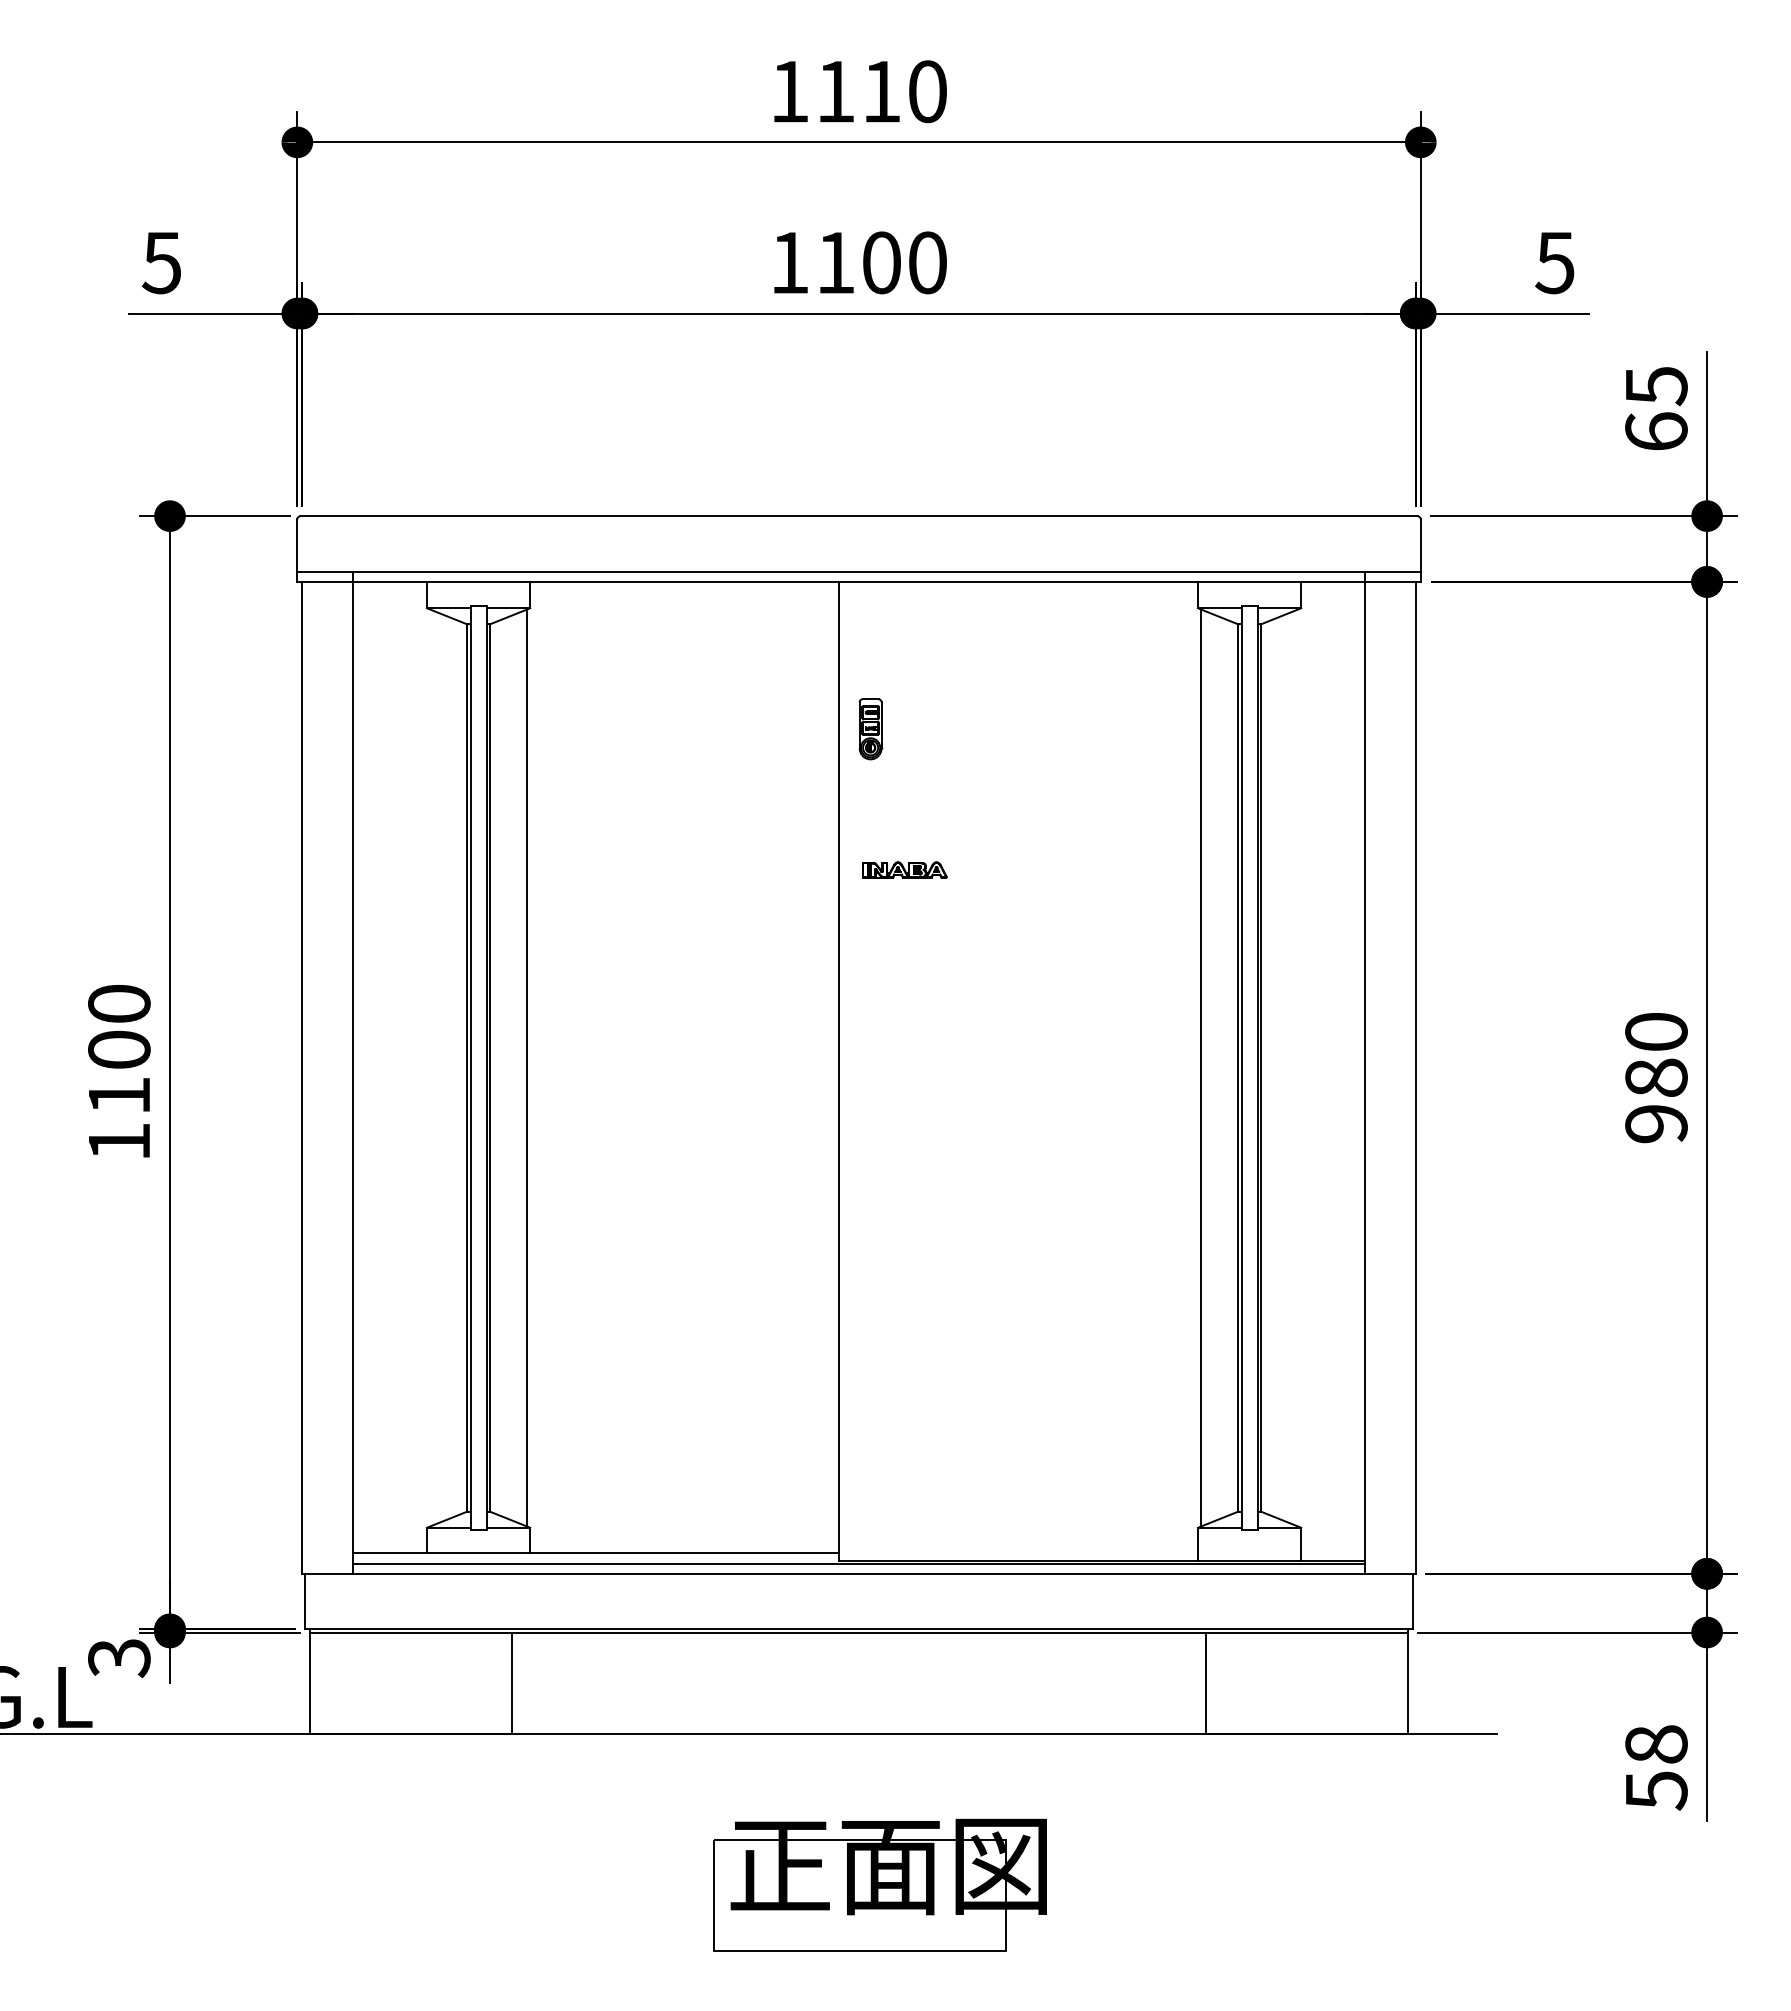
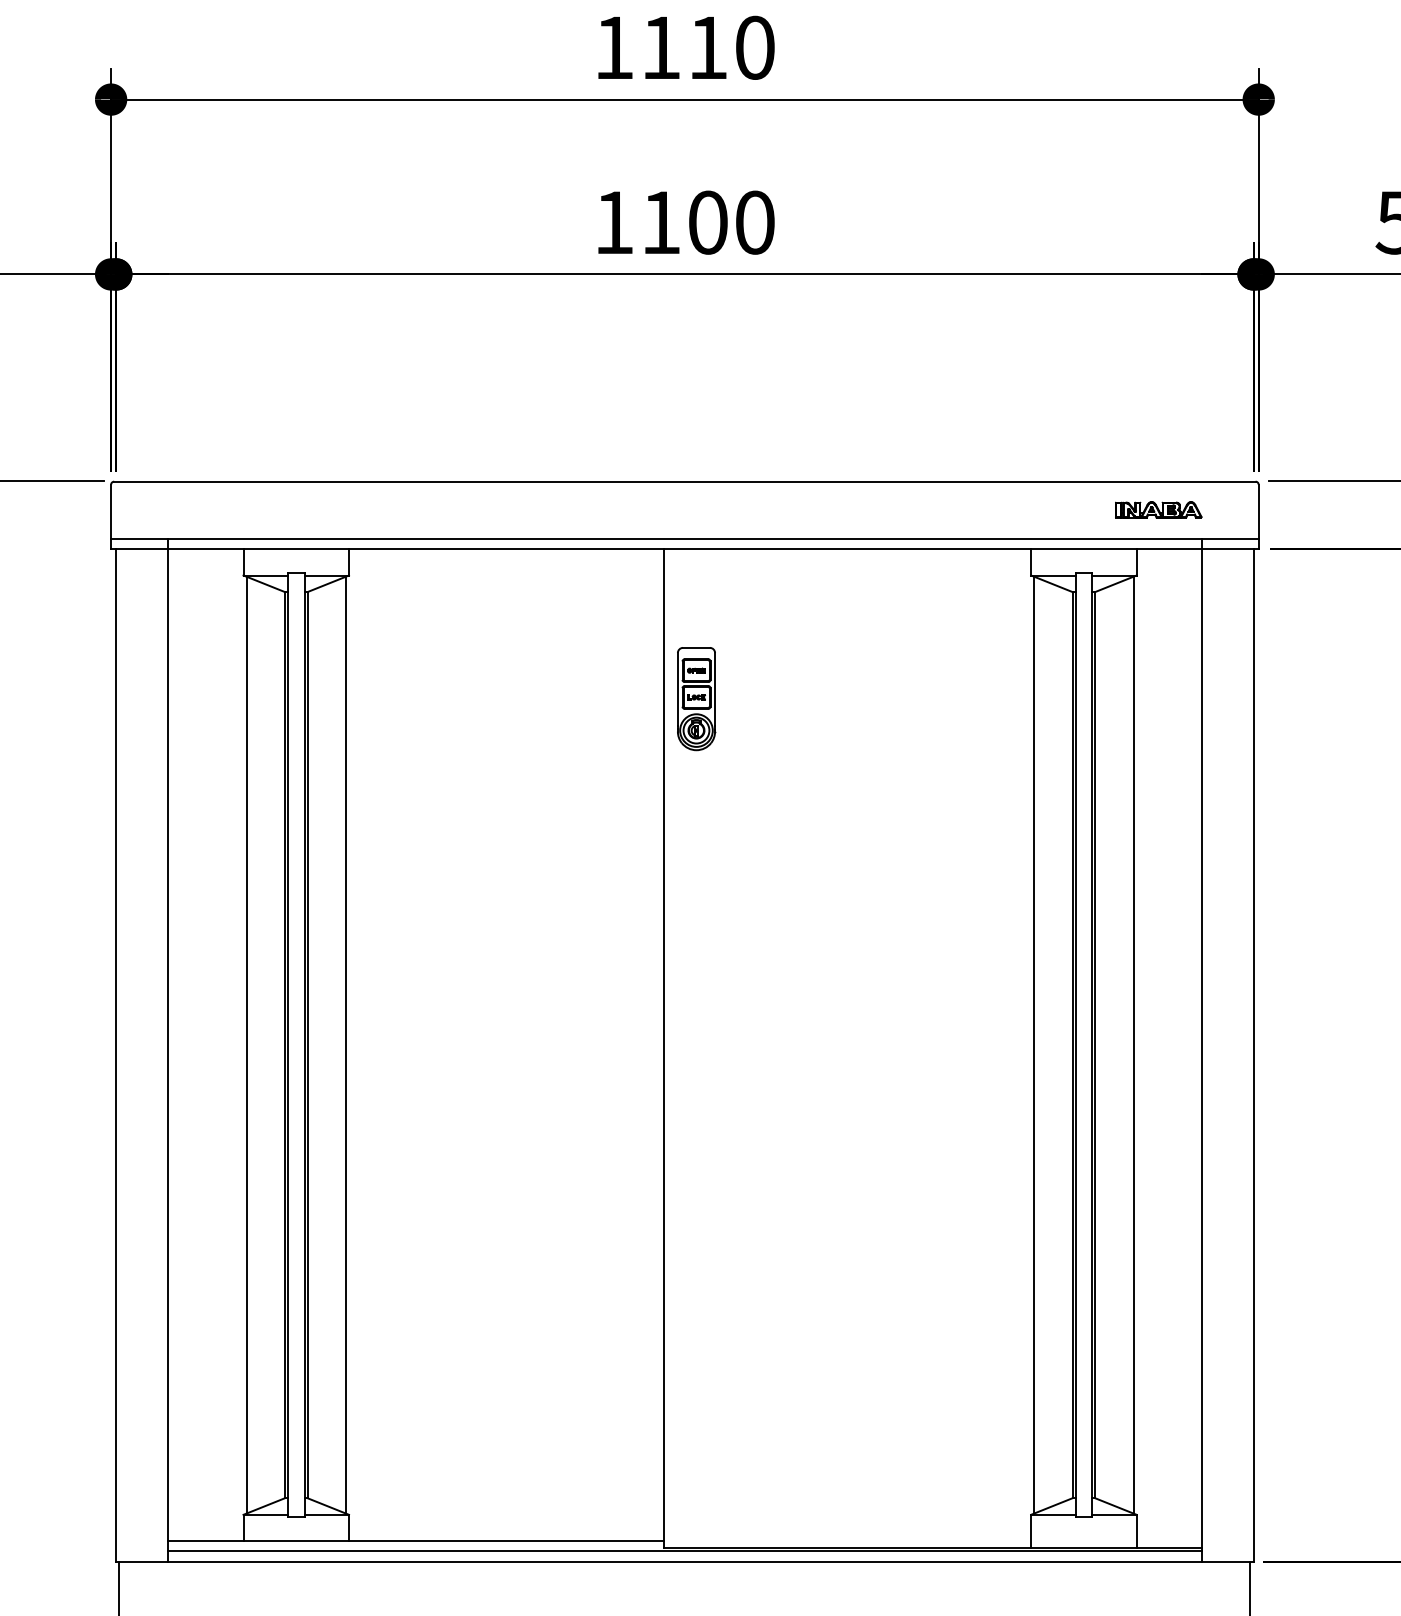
part: (870, 729) -> (696, 699), size x1.67
part: (904, 869) -> (1158, 509), moved
line: (430, 1067) -> (247, 1044), added
line: (1298, 1067) -> (1133, 1044), added

